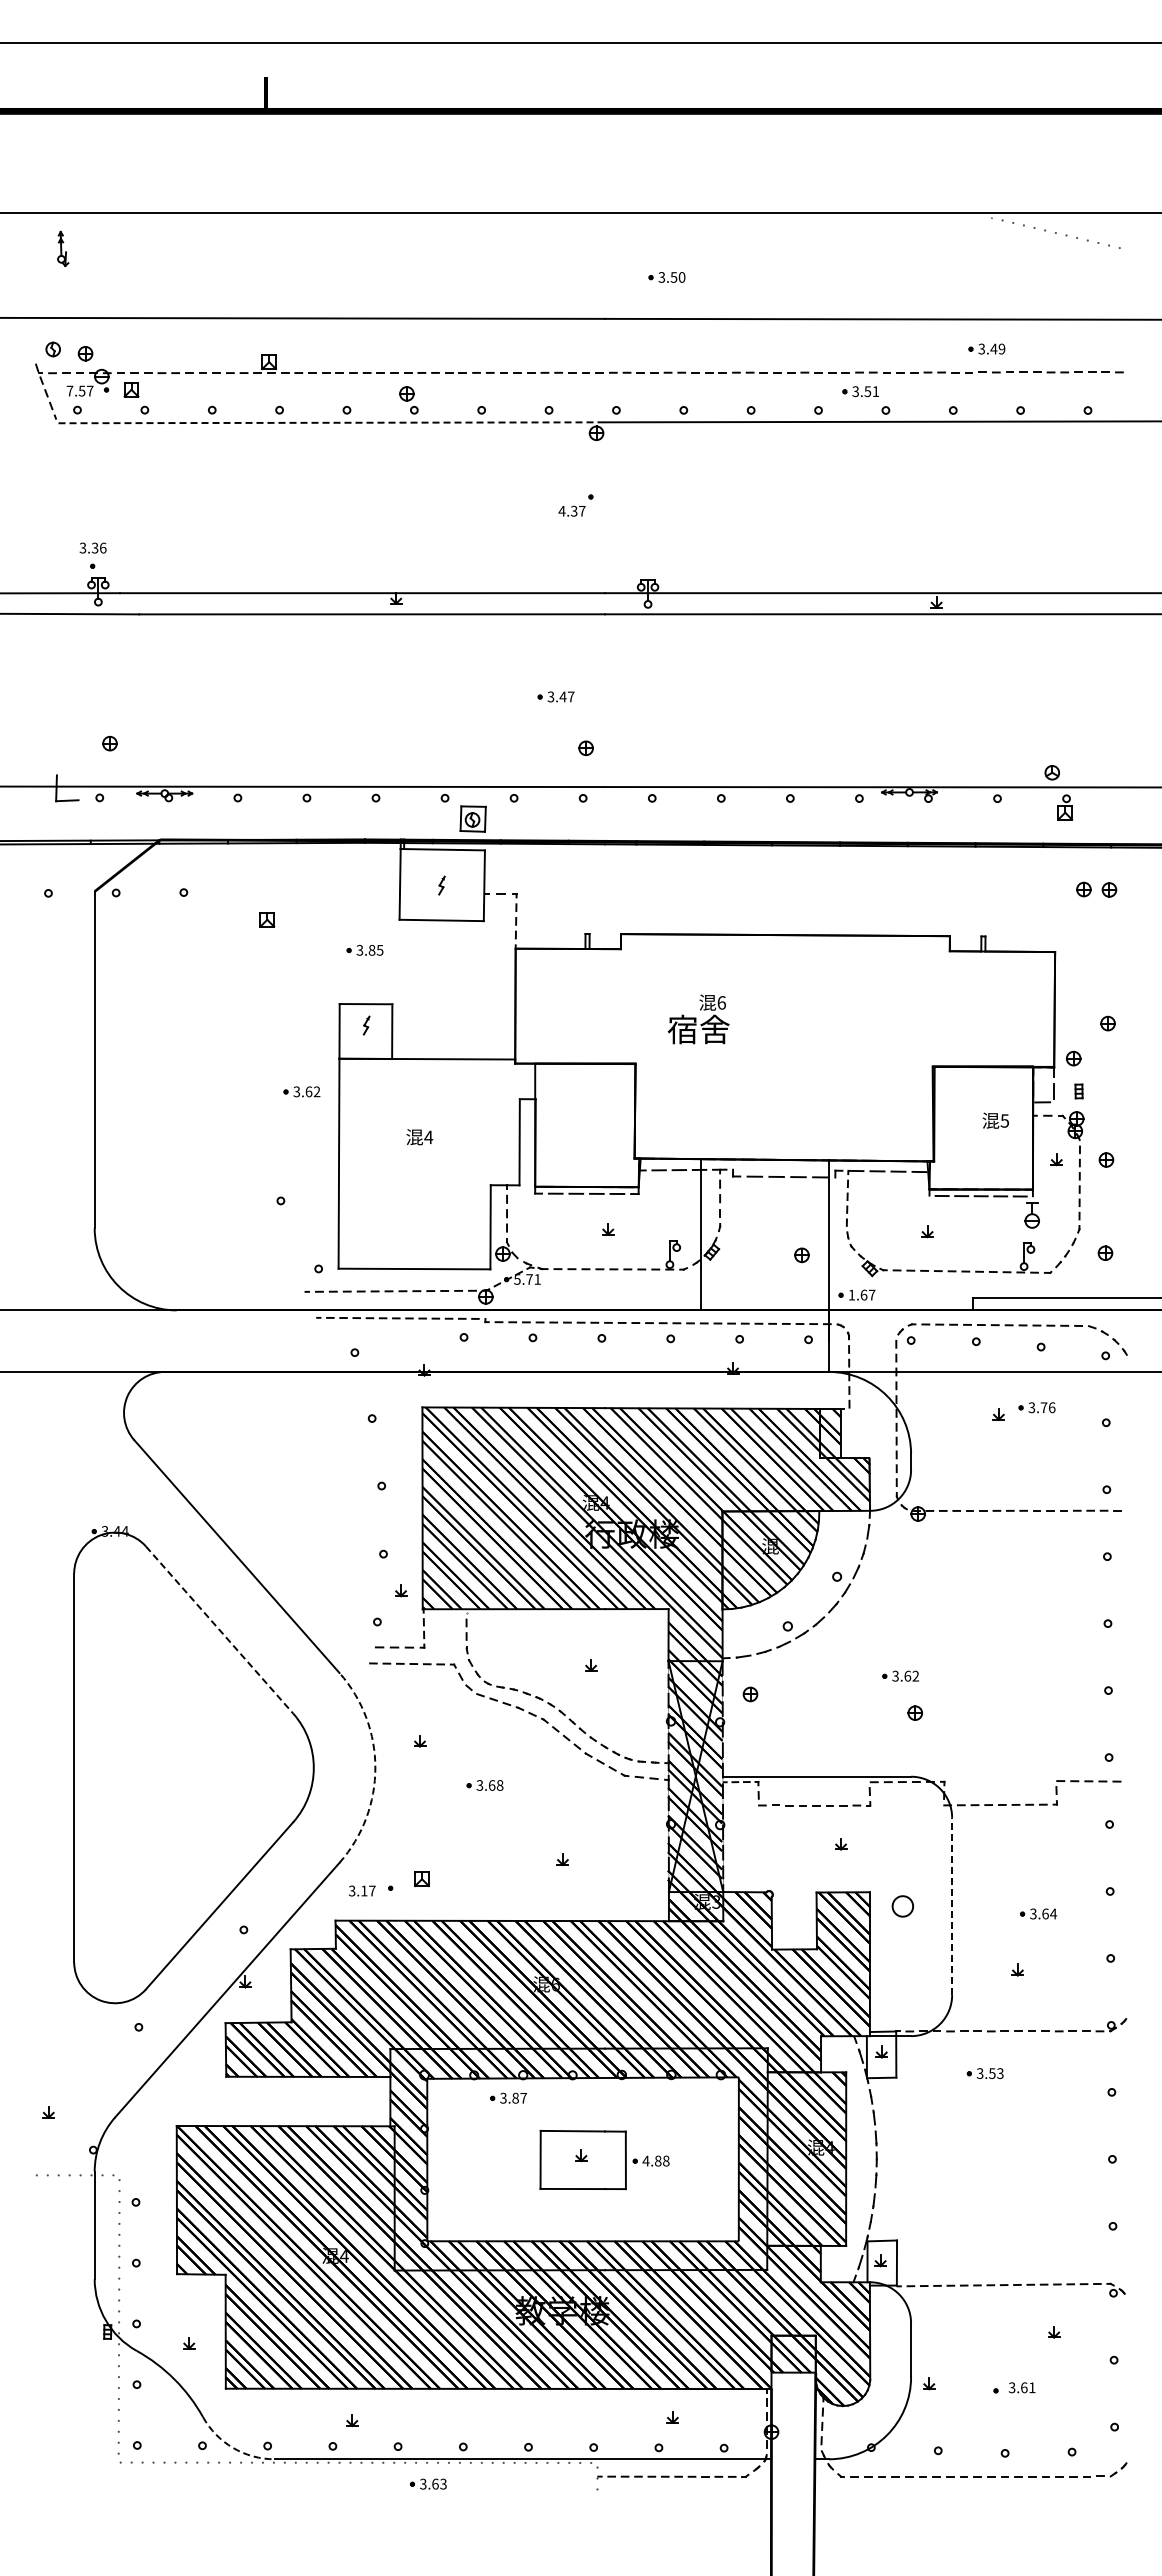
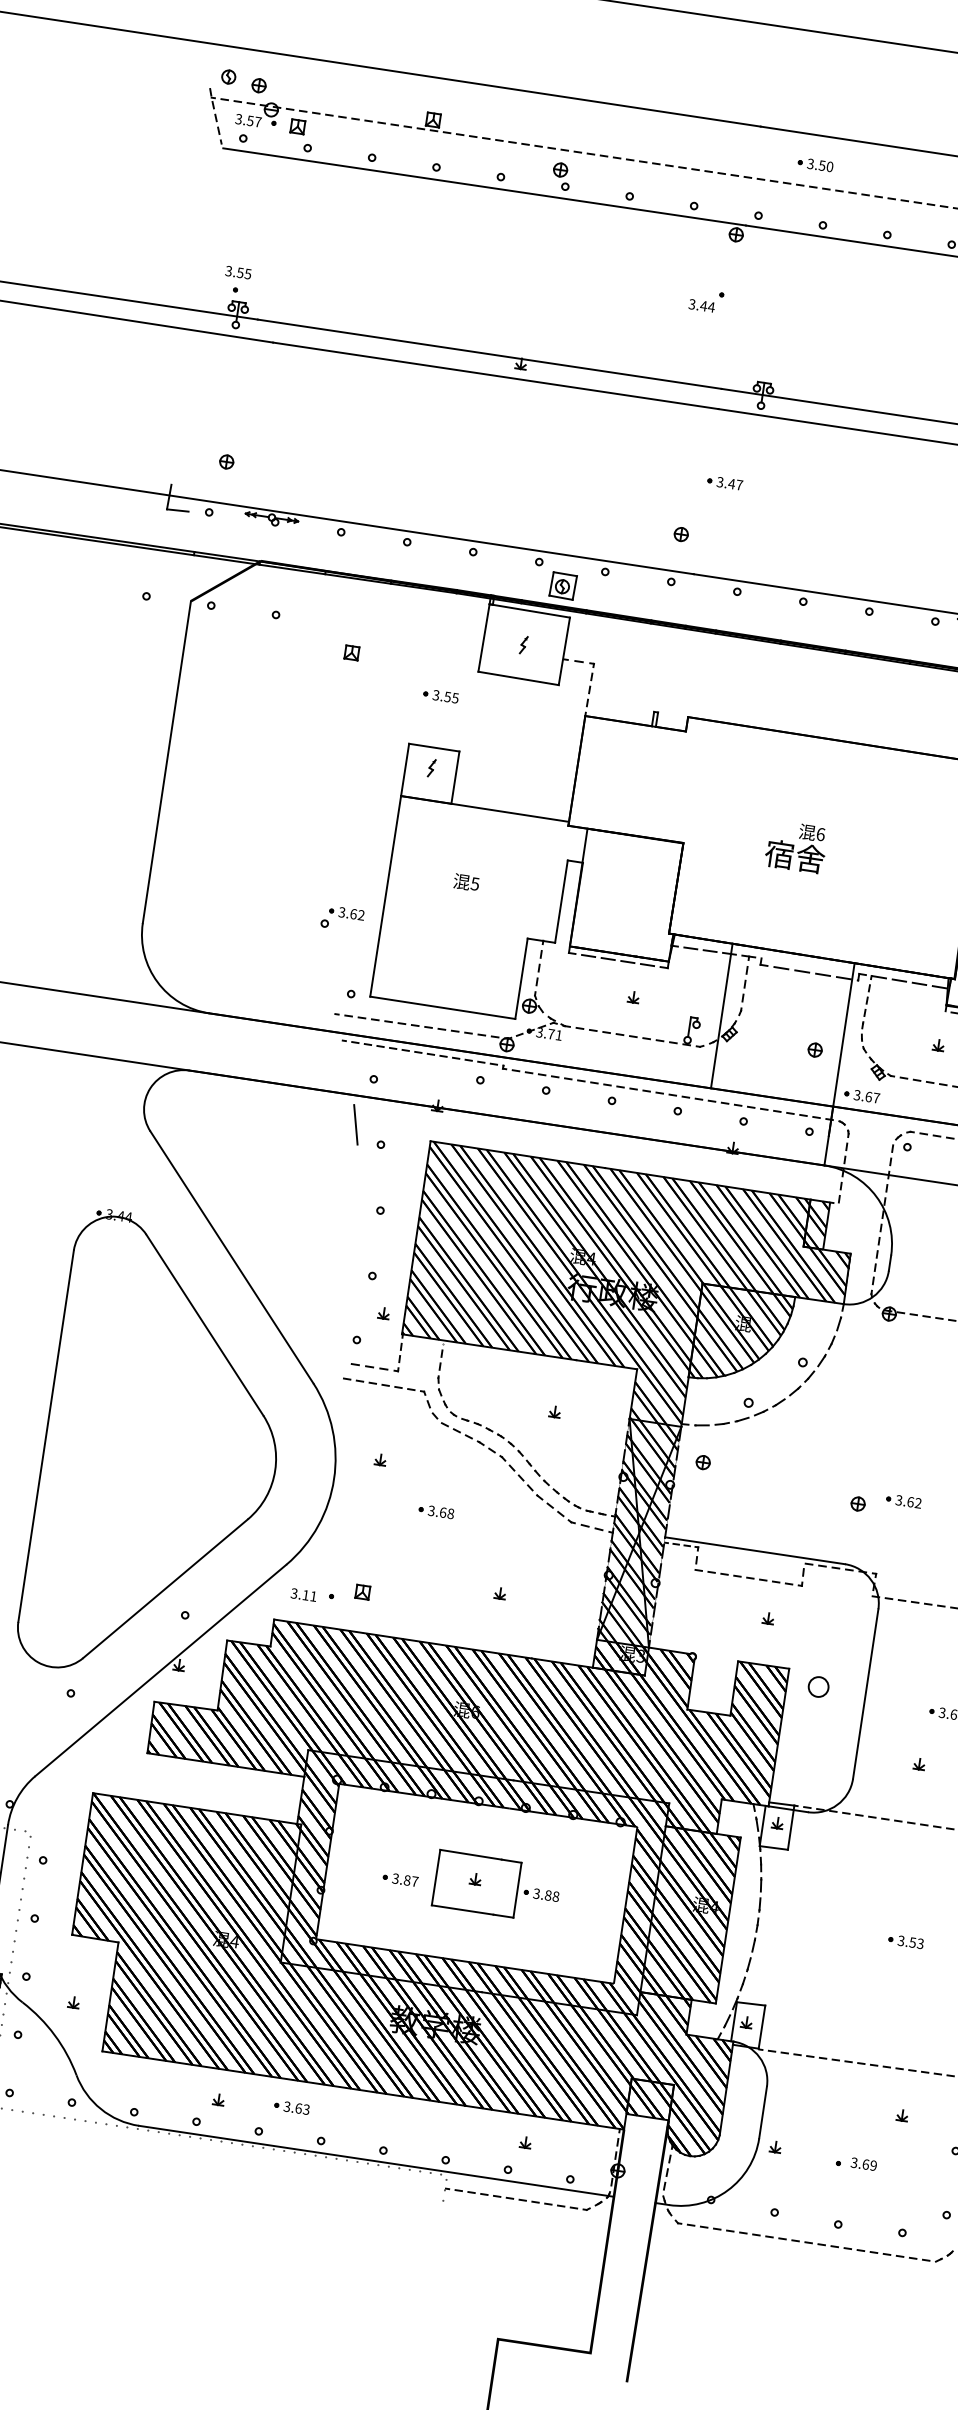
part: (666, 277) -> (815, 164), moved
text: (69, 390) -> (238, 118), 7.57 -> 3.57
line: (332, 422) -> (485, 186), dashed -> solid
text: (571, 510) -> (701, 305), 4.37 -> 3.44
text: (99, 547) -> (244, 272), 3.36 -> 3.55
part: (555, 696) -> (724, 482), moved
text: (371, 949) -> (447, 696), 3.85 -> 3.55
text: (698, 1019) -> (796, 847), moved
part: (301, 1091) -> (346, 912), moved
text: (428, 1137) -> (474, 884), 4 -> 5
text: (517, 1279) -> (539, 1032), 5.71 -> 3.71
text: (851, 1294) -> (856, 1094), 1.67 -> 3.67
line: (343, 1401) -> (355, 1124), added
line: (219, 1630) -> (204, 1325), dashed -> solid
part: (900, 1675) -> (903, 1500), moved
arc: (375, 1767) -> (334, 1478), dashed -> solid
text: (372, 1890) -> (313, 1595), 3.17 -> 3.11
line: (952, 1906) -> (866, 1694), dashed -> solid
part: (984, 2073) -> (905, 1941), moved
part: (508, 2097) -> (400, 1878), moved
text: (645, 2160) -> (536, 1893), 4.88 -> 3.88
text: (1032, 2387) -> (873, 2165), 3.61 -> 3.69
arc: (233, 2447) -> (101, 2108), dashed -> solid
part: (427, 2483) -> (291, 2106), moved

